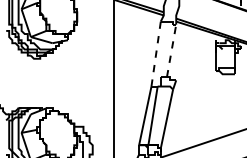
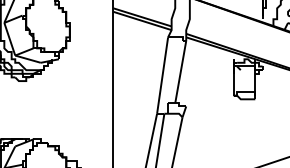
line: (171, 50) -> (180, 71), dashed -> solid
line: (156, 54) -> (163, 76), dashed -> solid

